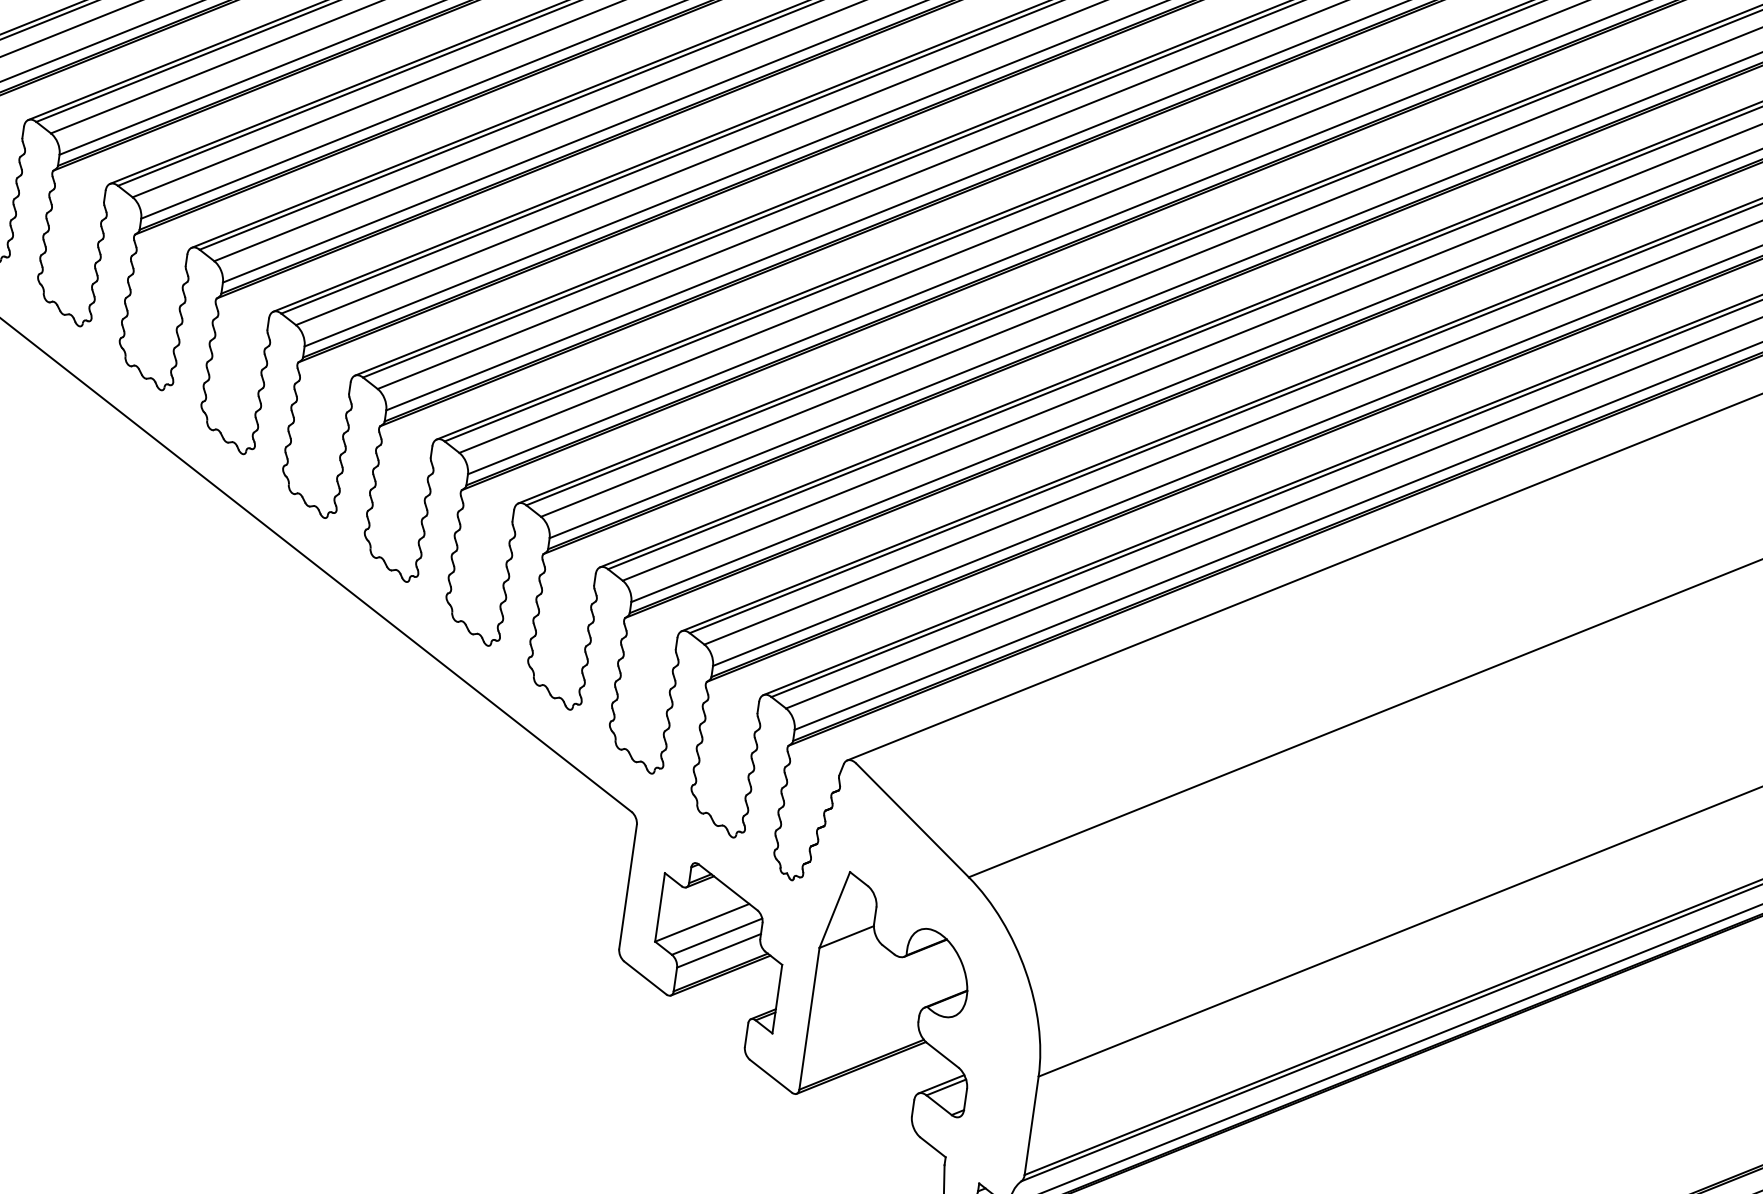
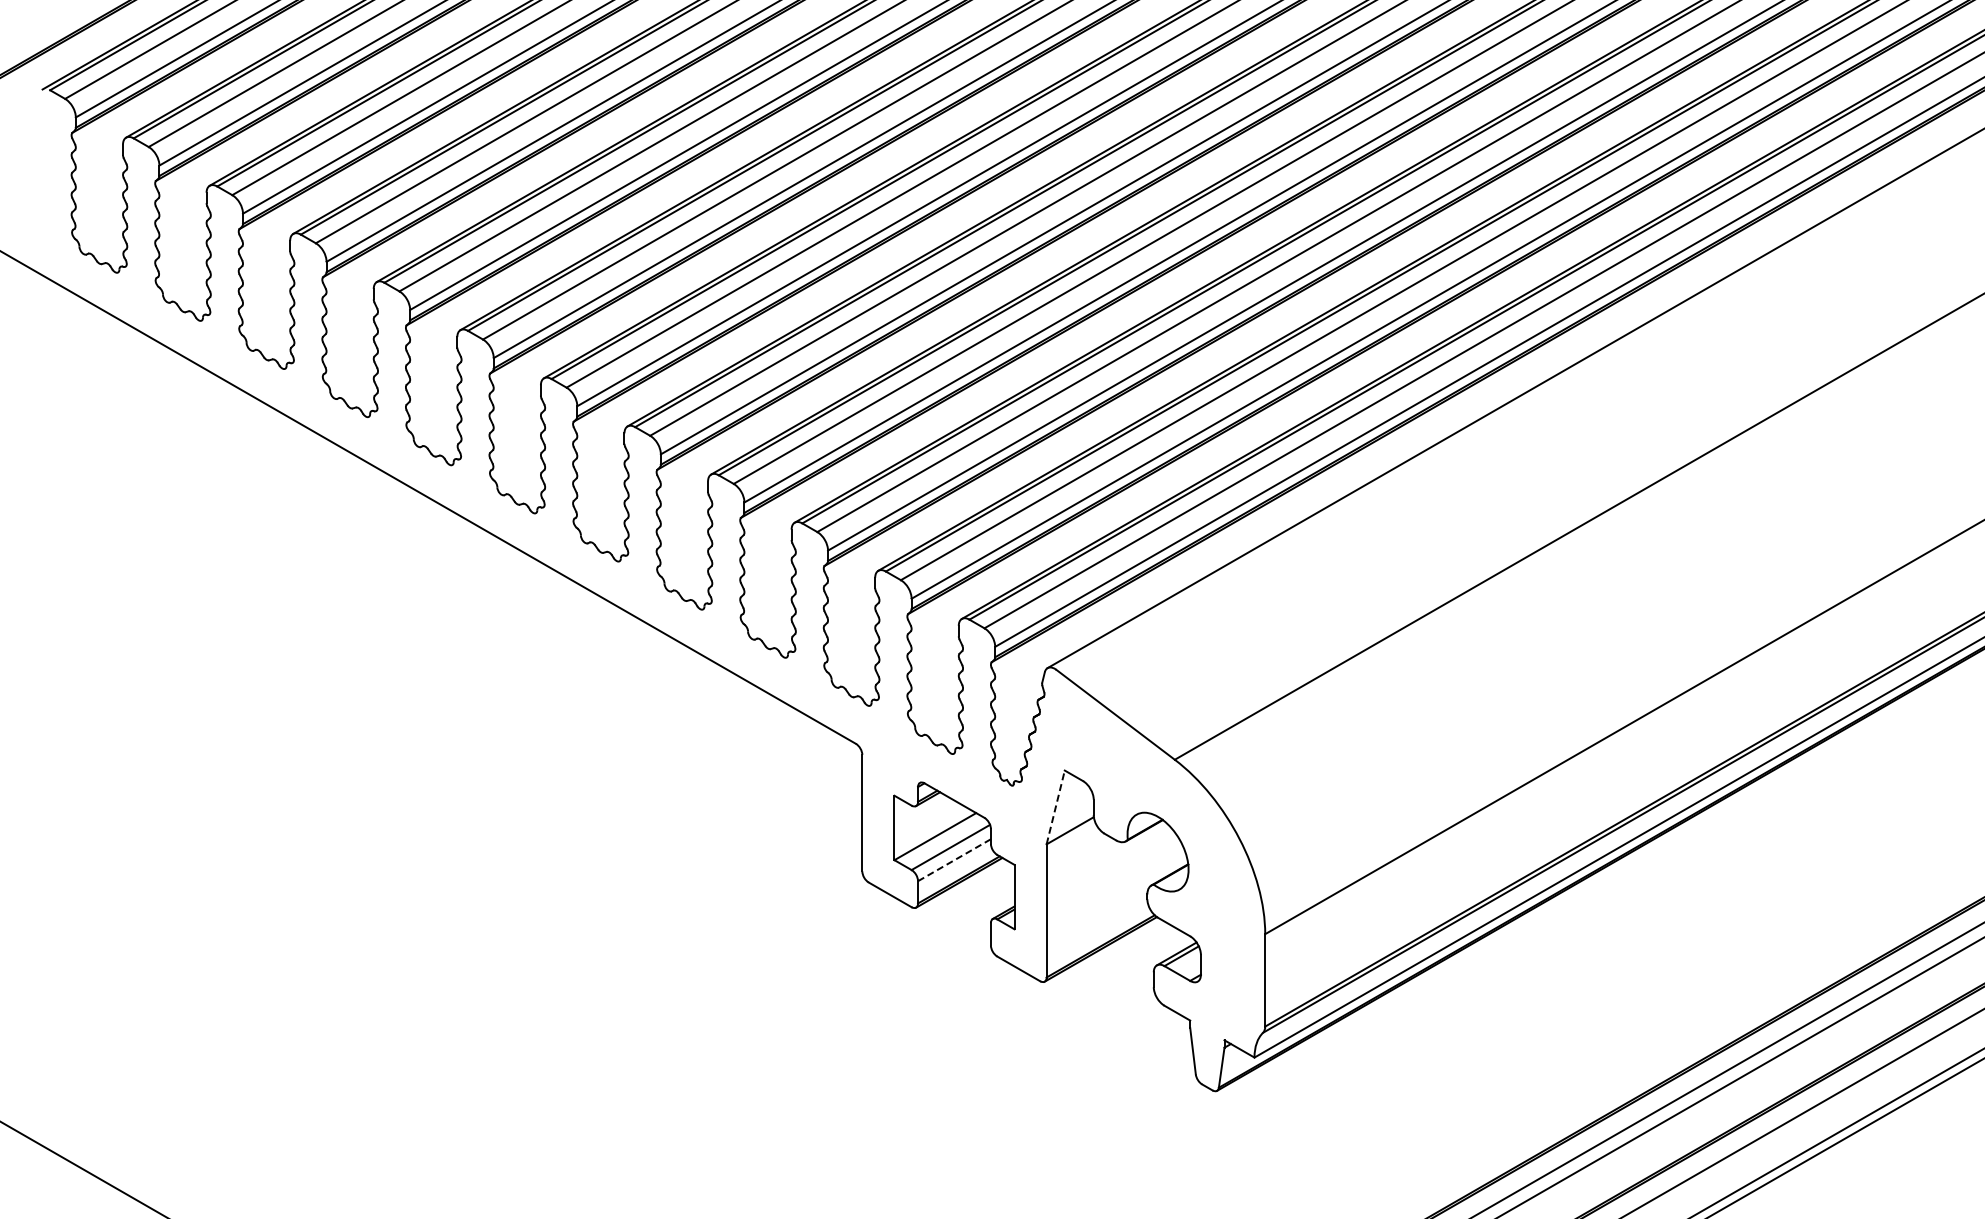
line: (834, 910) -> (1055, 807), solid -> dashed
line: (719, 950) -> (954, 859), solid -> dashed

